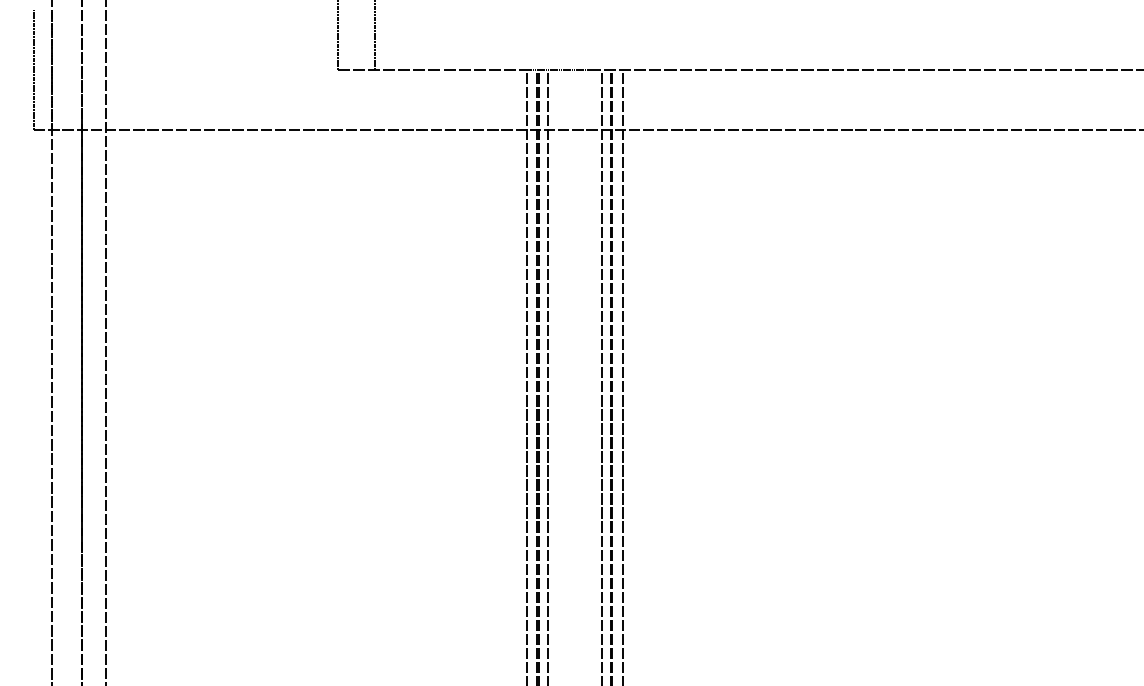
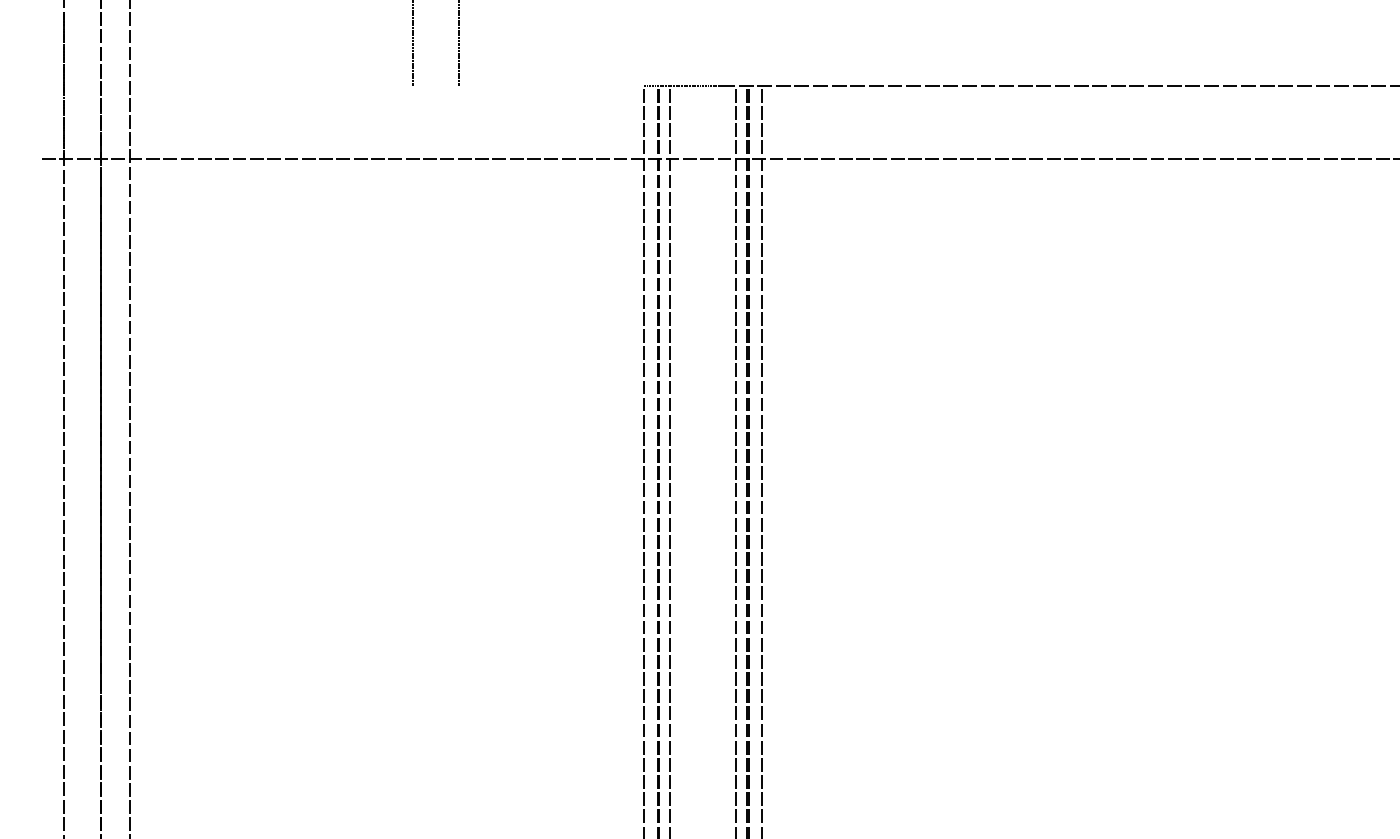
line: (34, 69) -> (42, 85), removed
line: (431, 69) -> (528, 85), removed

